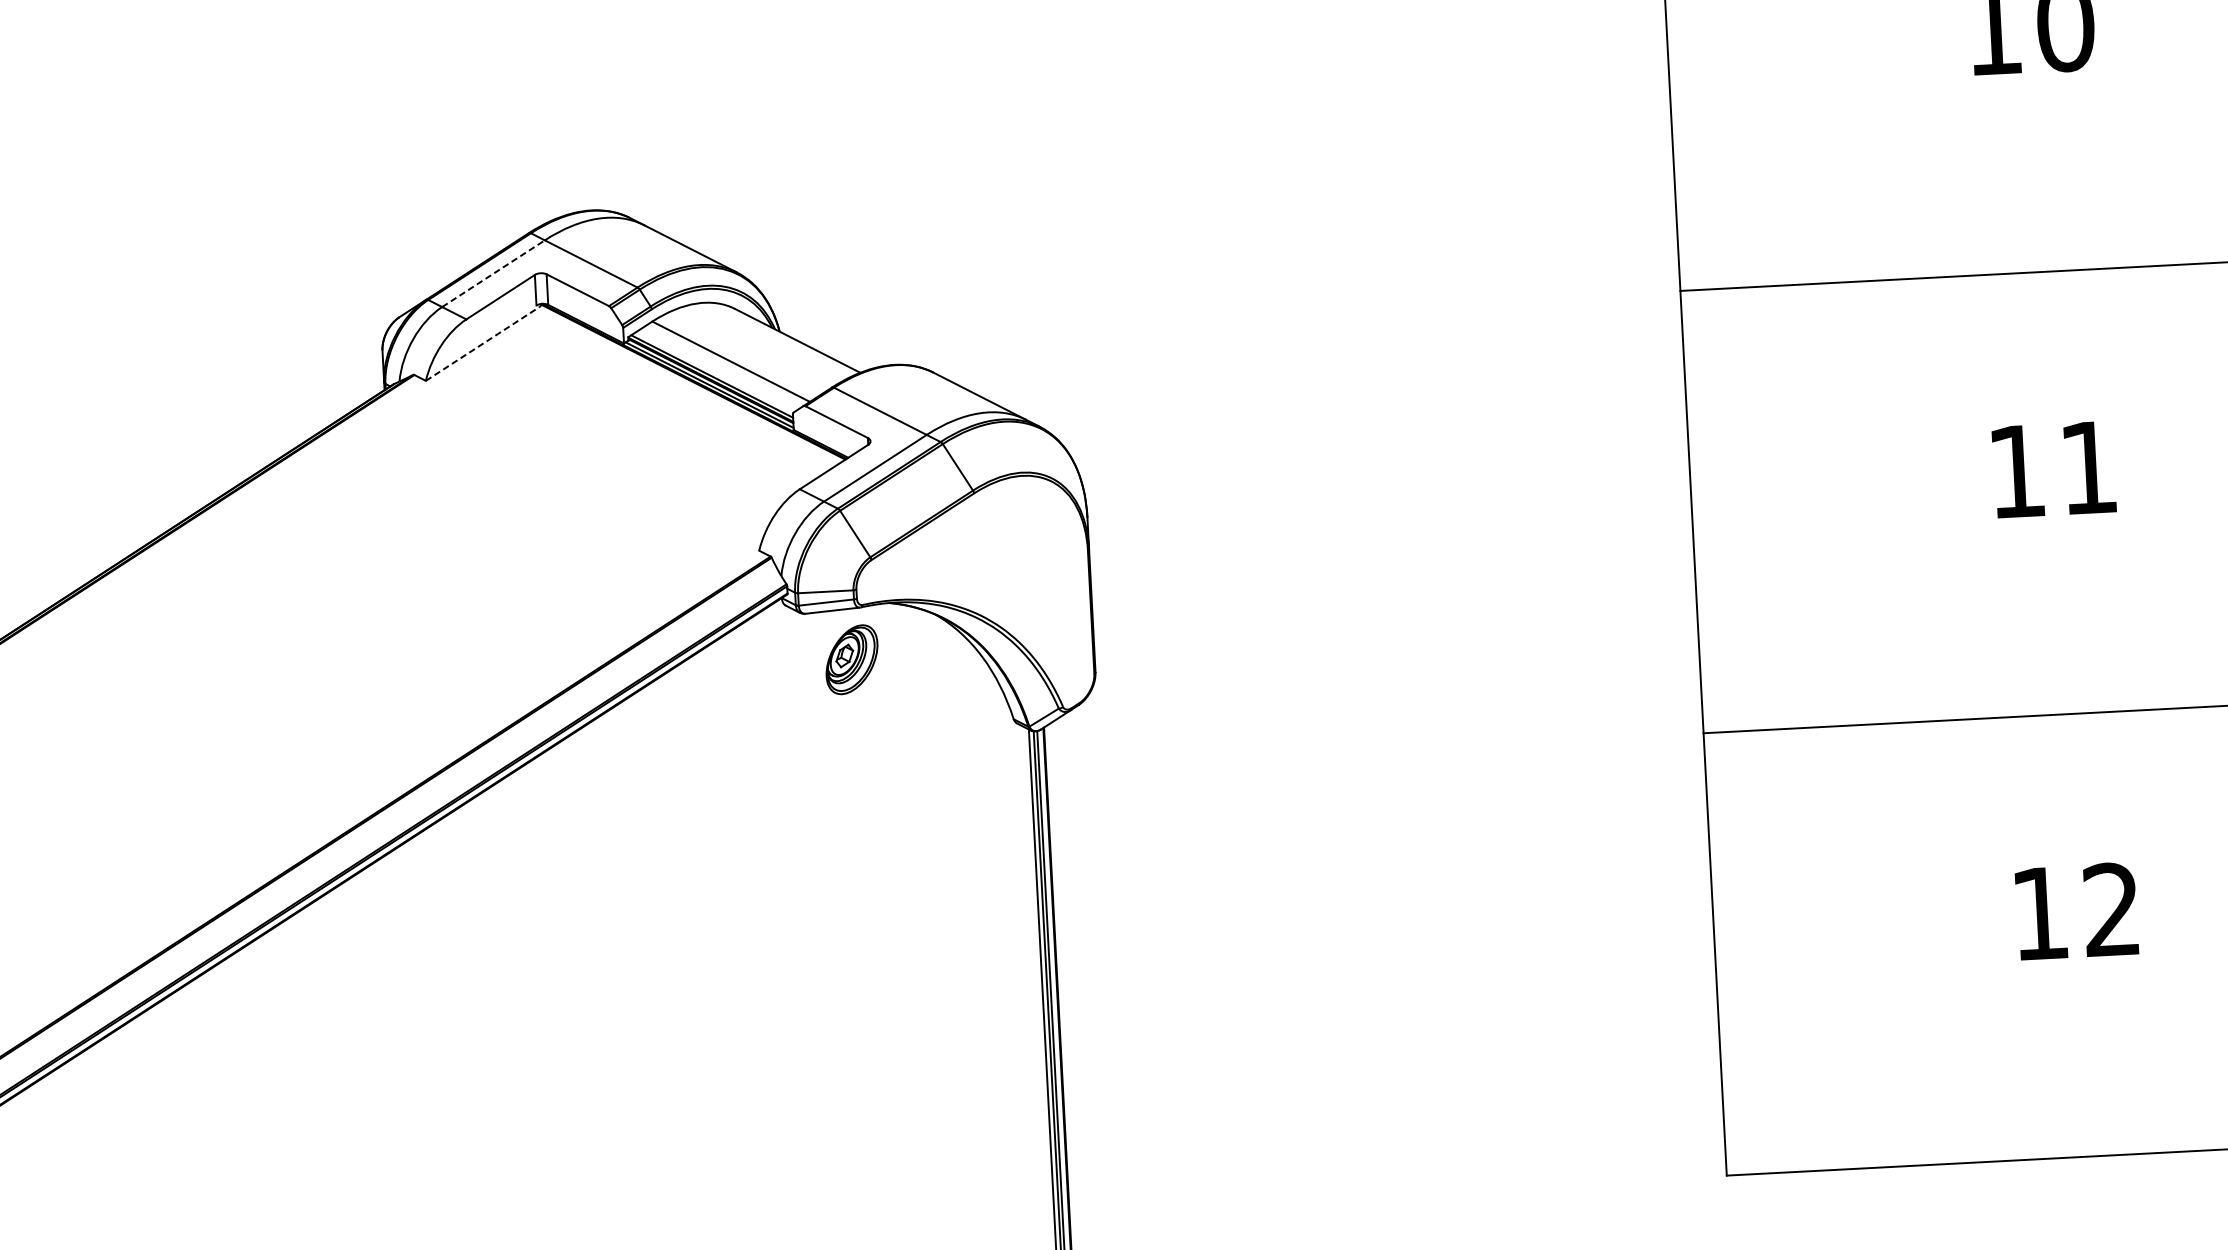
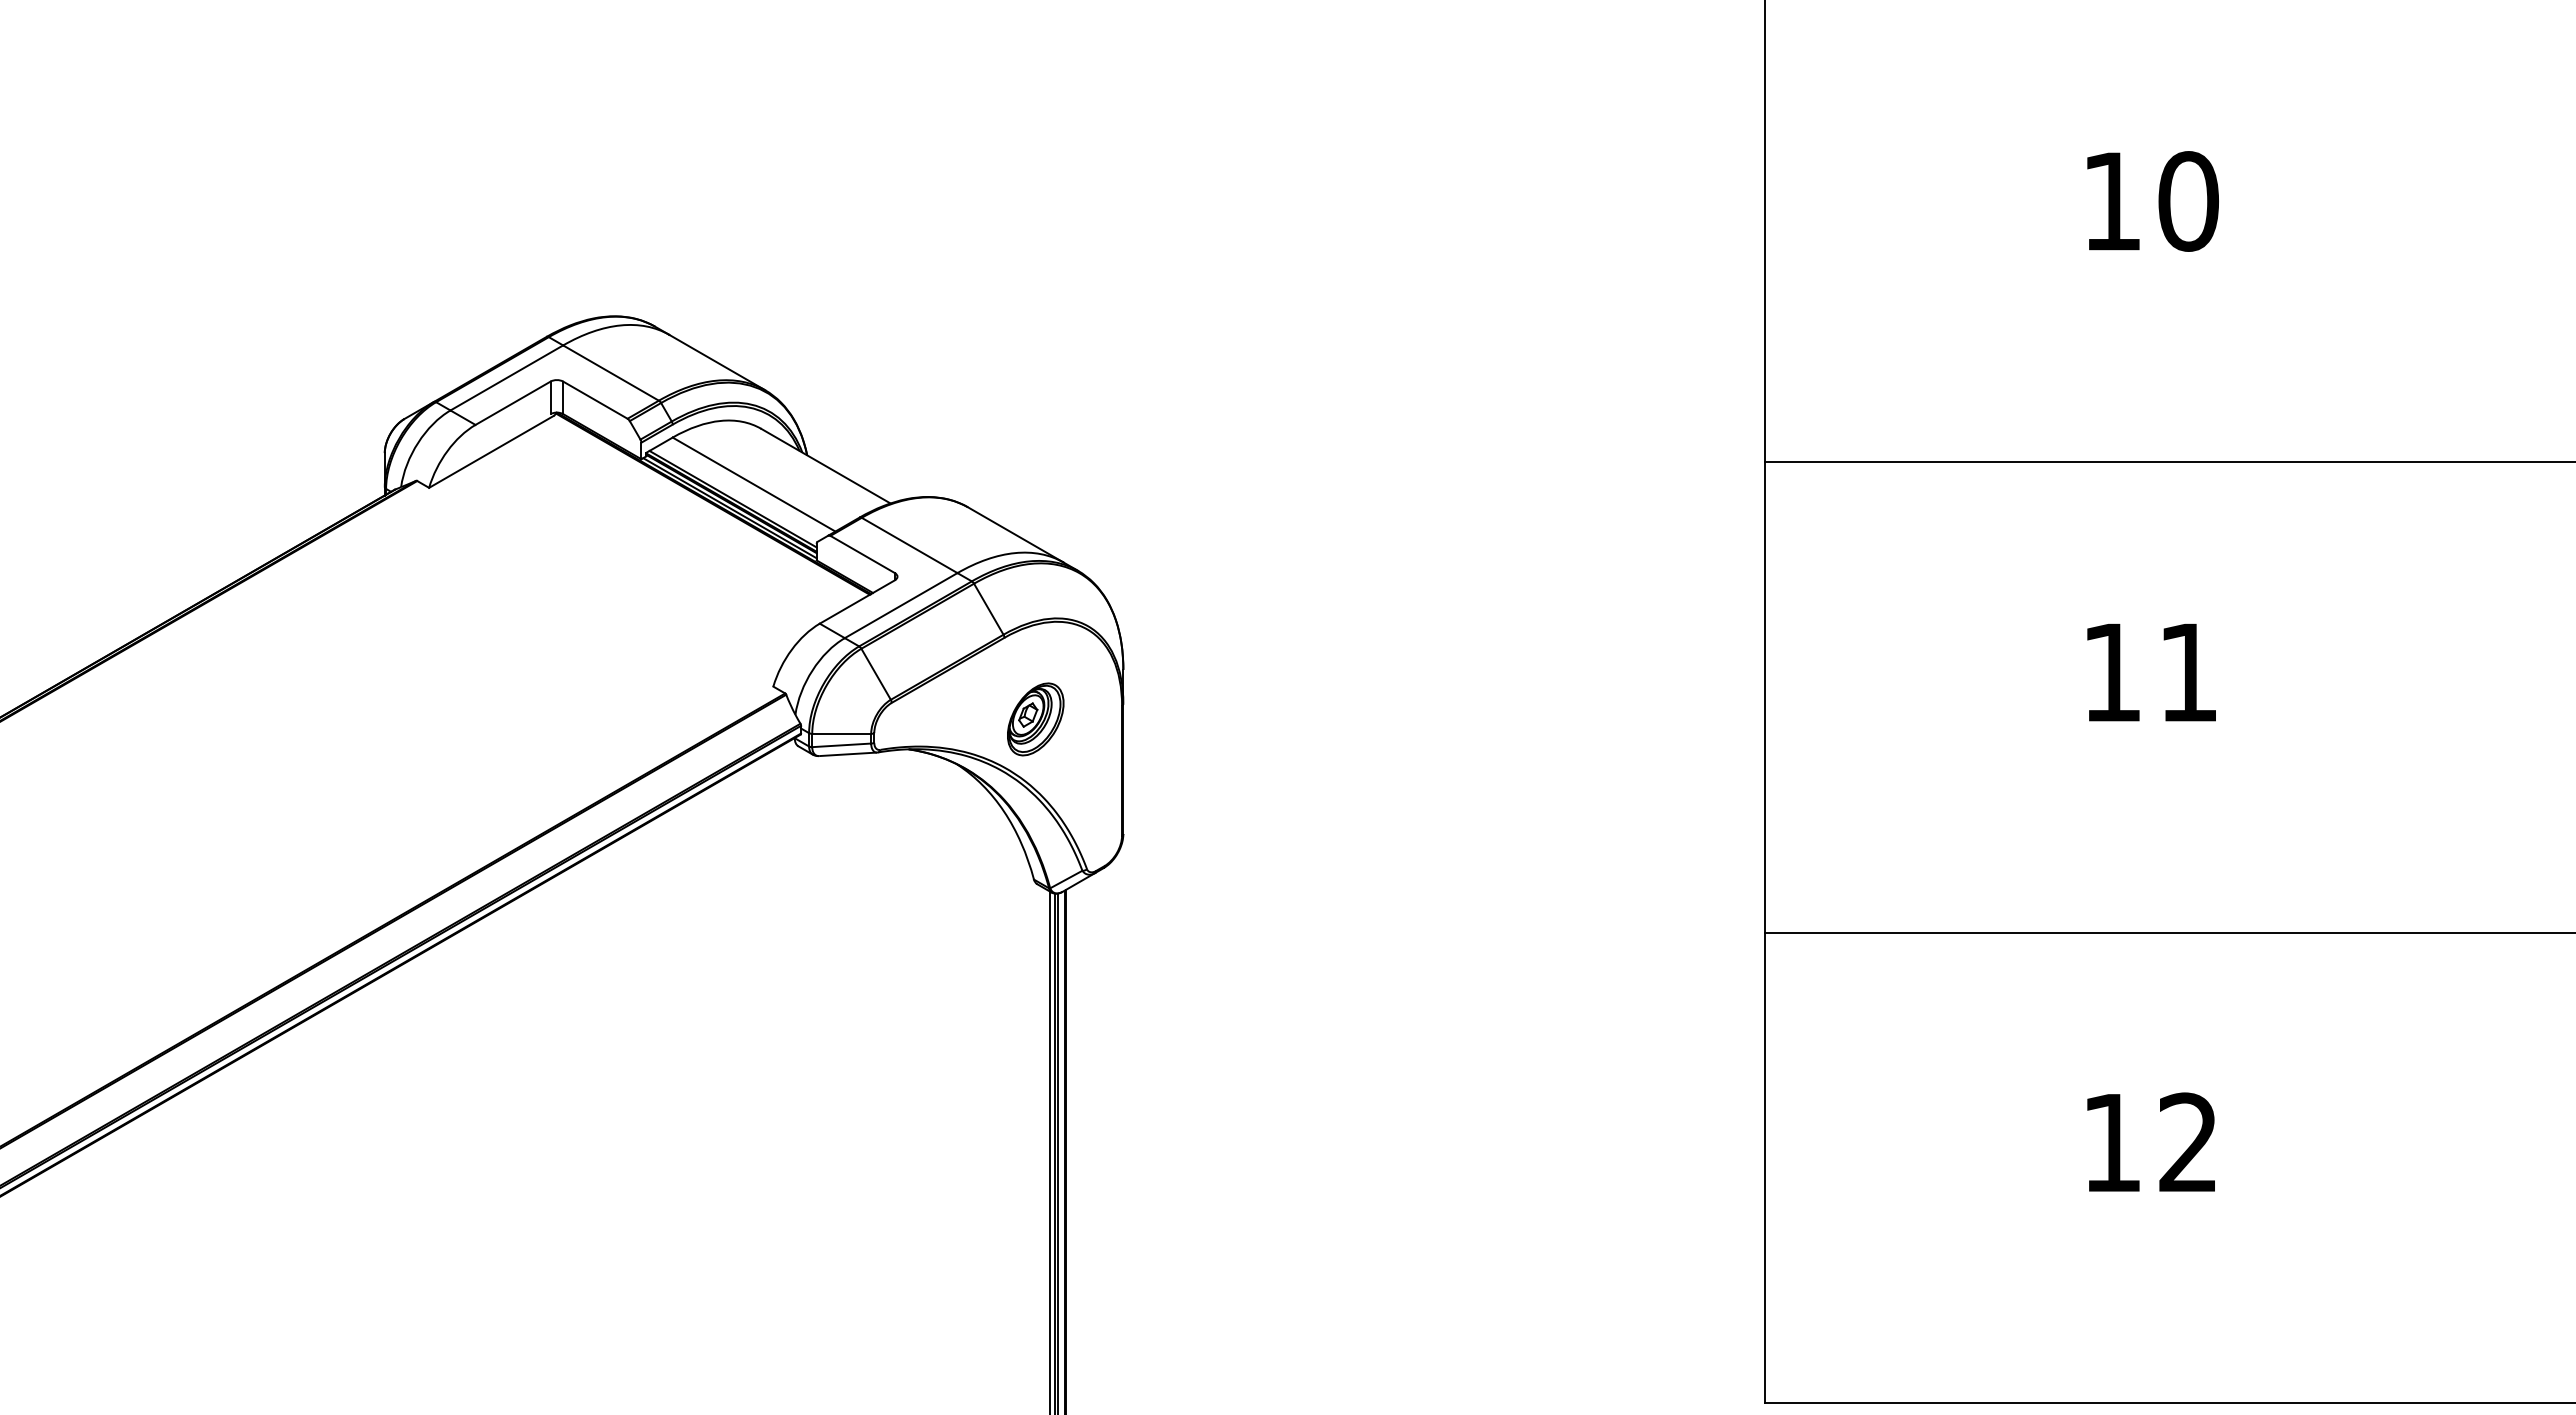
line: (494, 273) -> (507, 377), dashed -> solid
line: (482, 343) -> (491, 451), dashed -> solid
part: (851, 659) -> (1035, 719), moved

